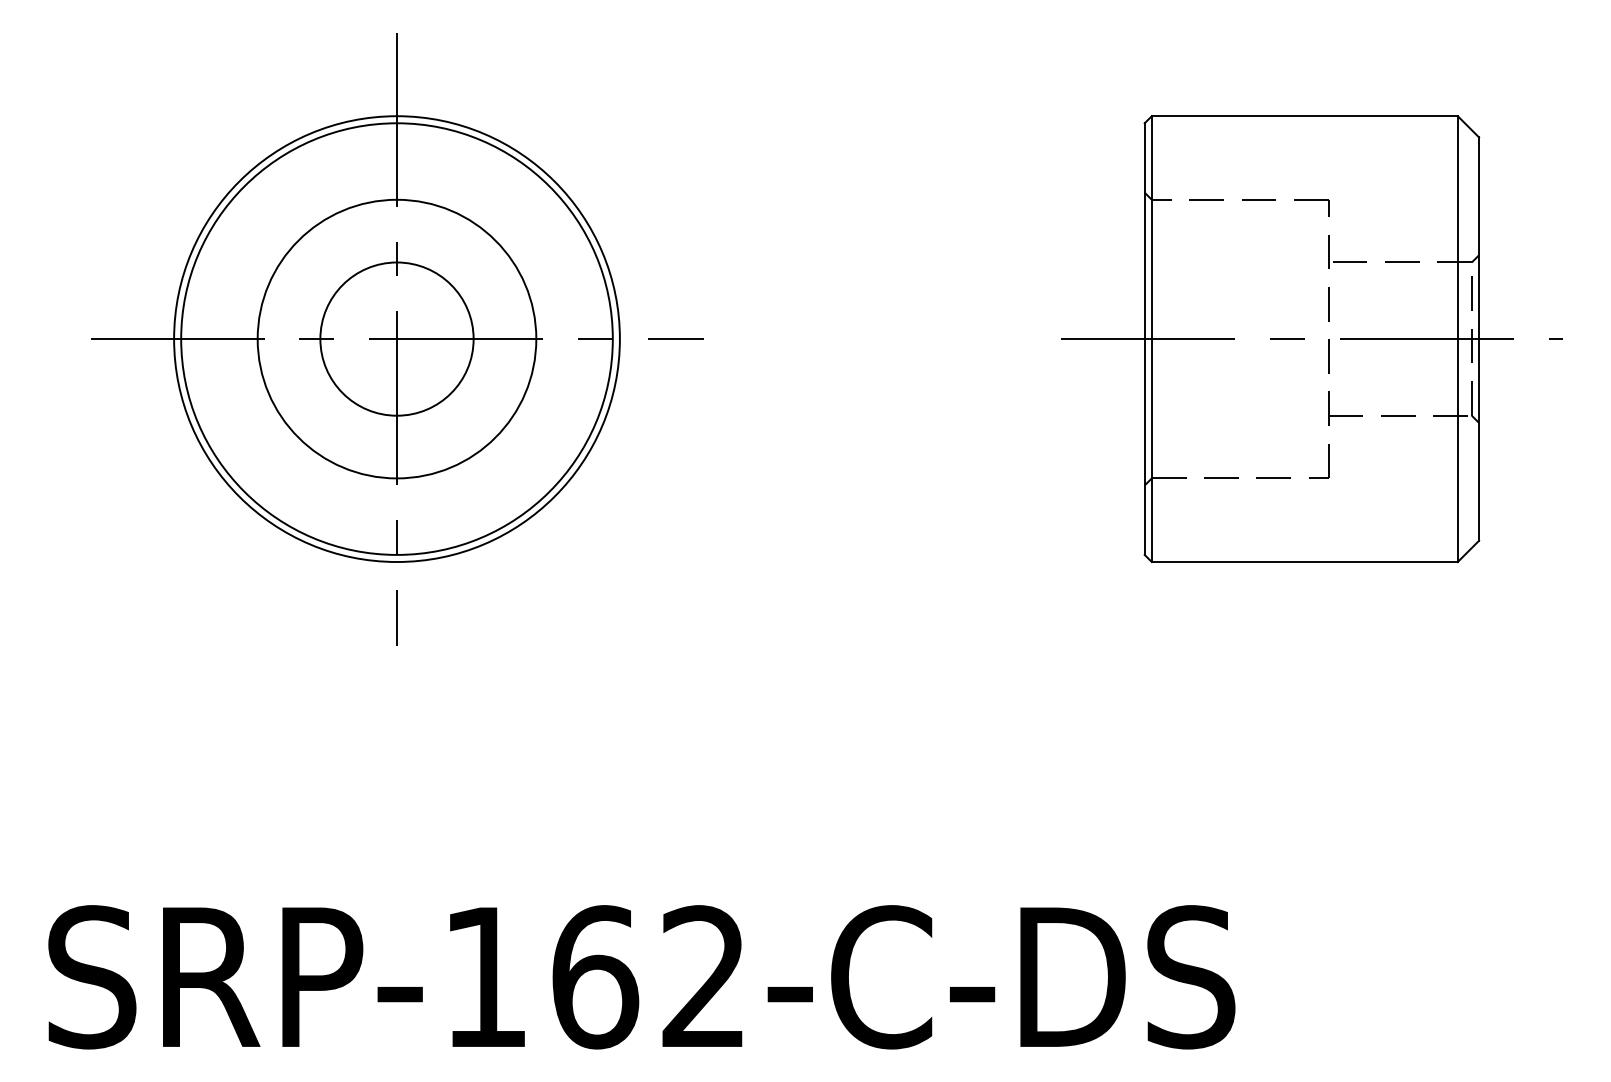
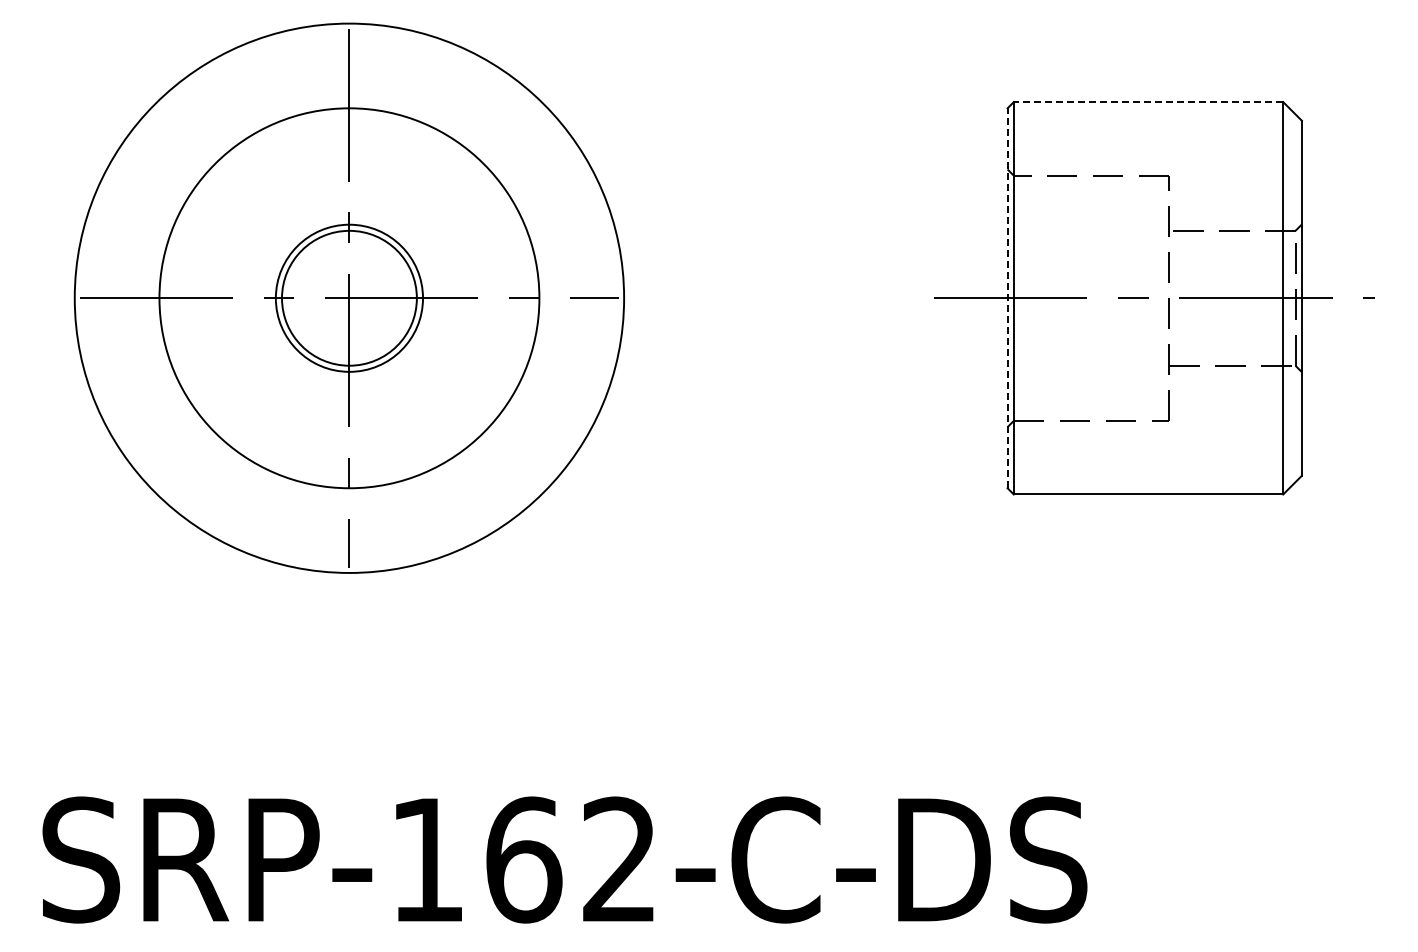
line: (1304, 116) -> (1148, 102), solid -> dashed
circle: (397, 338) -> (349, 297), size x0.6
circle: (397, 339) -> (349, 298), size x1.4
line: (1144, 339) -> (1007, 298), solid -> dashed

